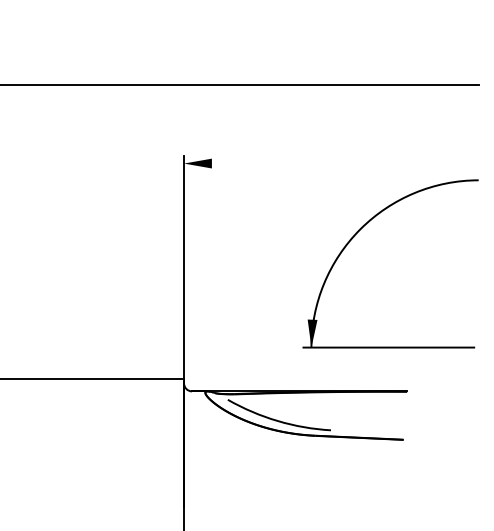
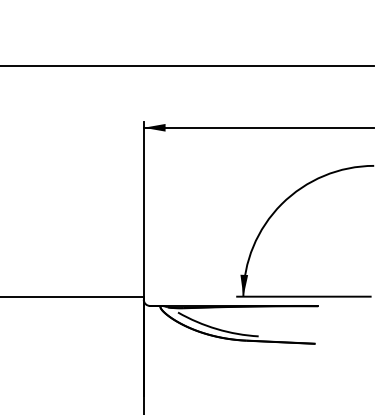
line: (330, 163) -> (258, 127), added
part: (355, 237) -> (277, 210), moved

